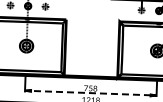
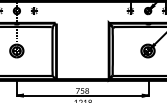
line: (91, 93) -> (83, 95), dashed -> solid

